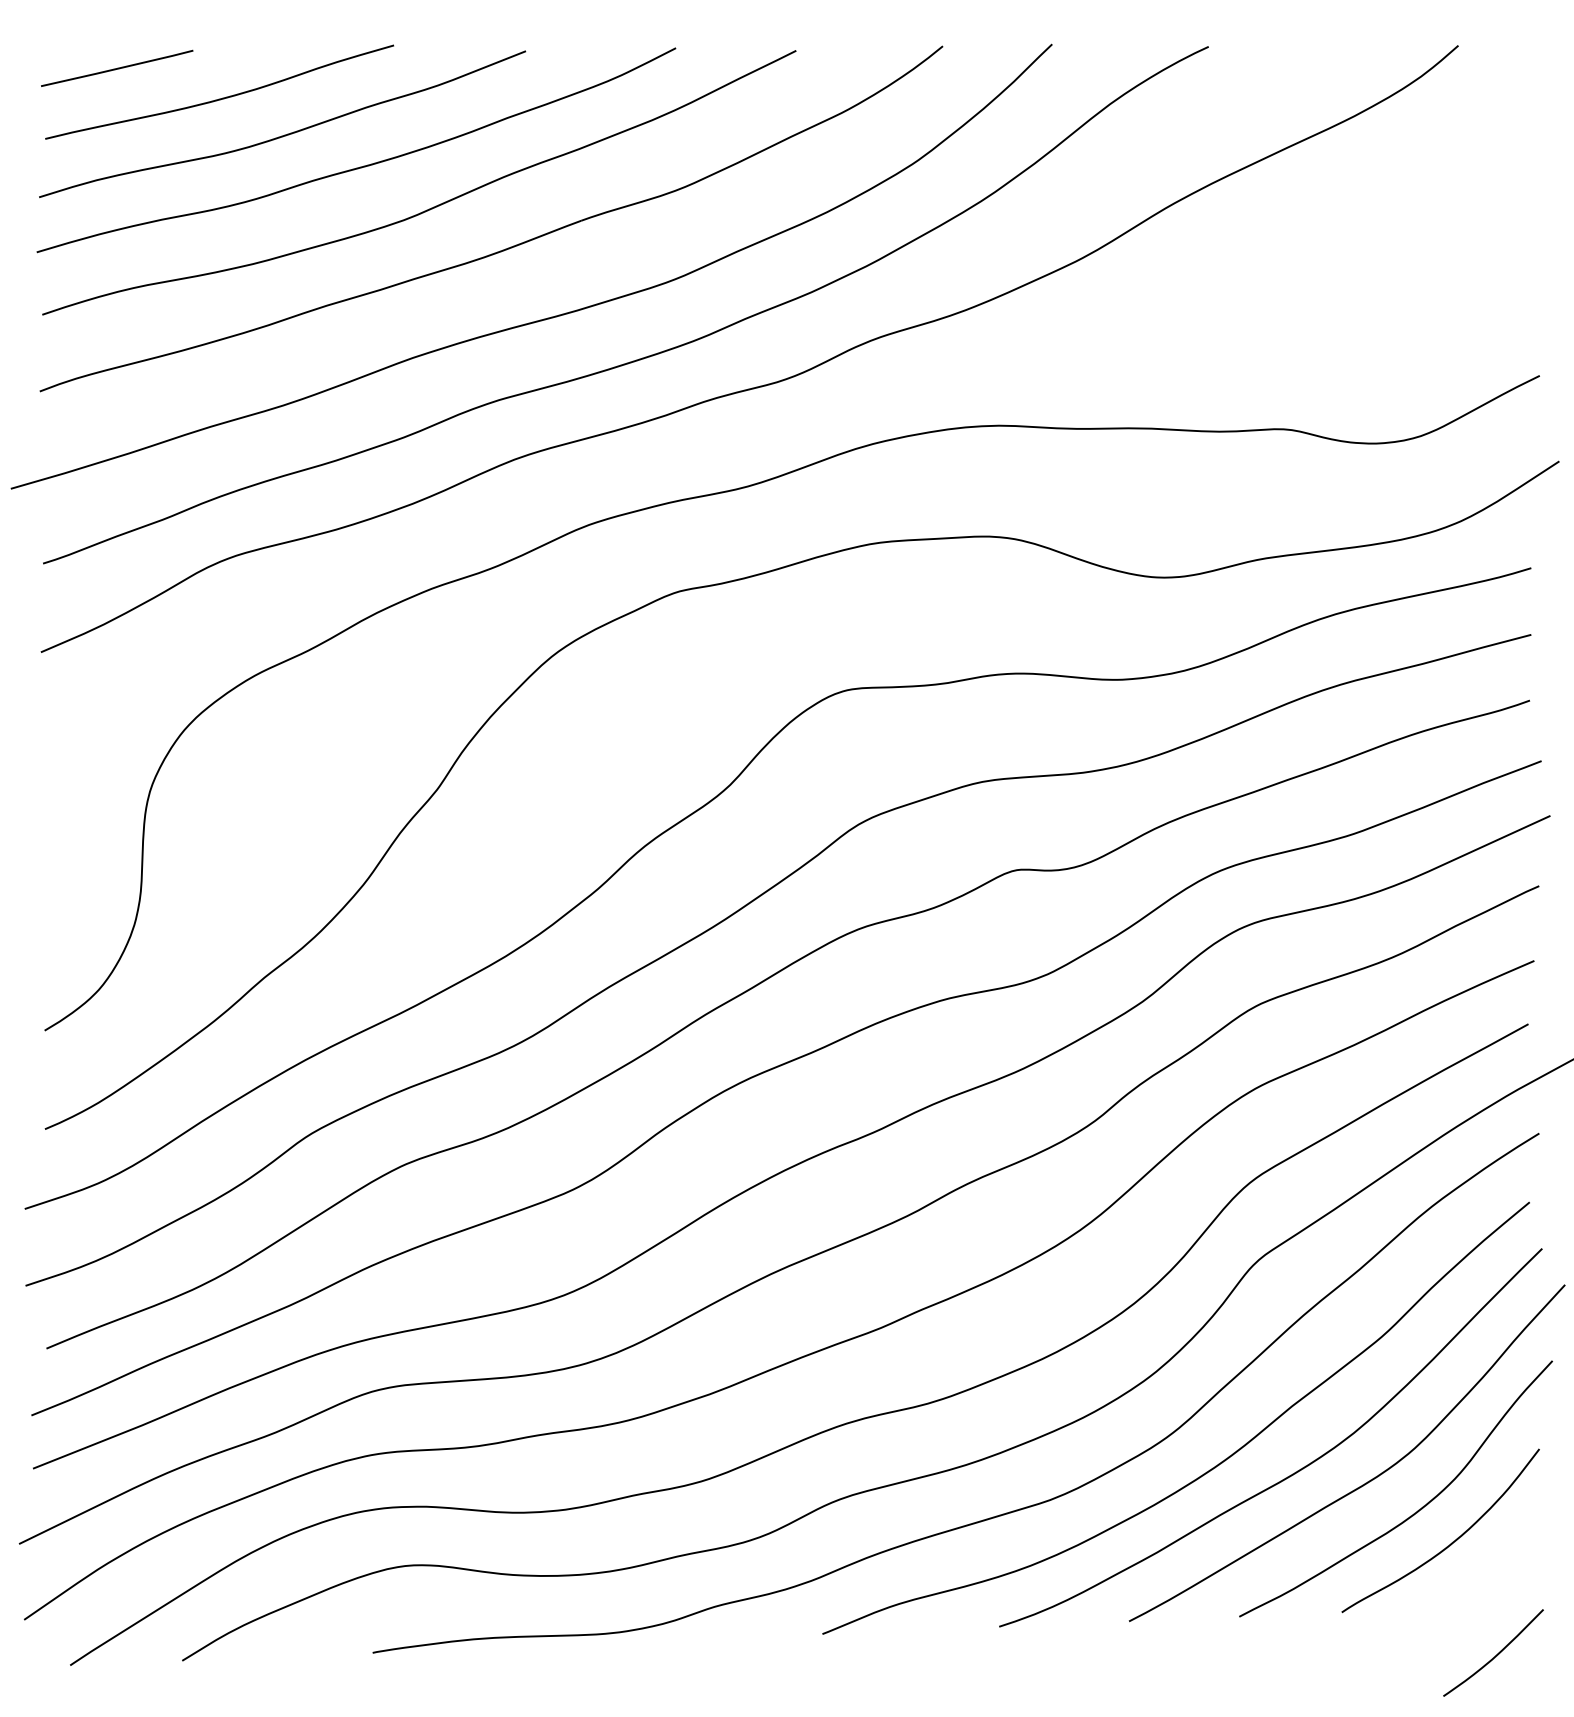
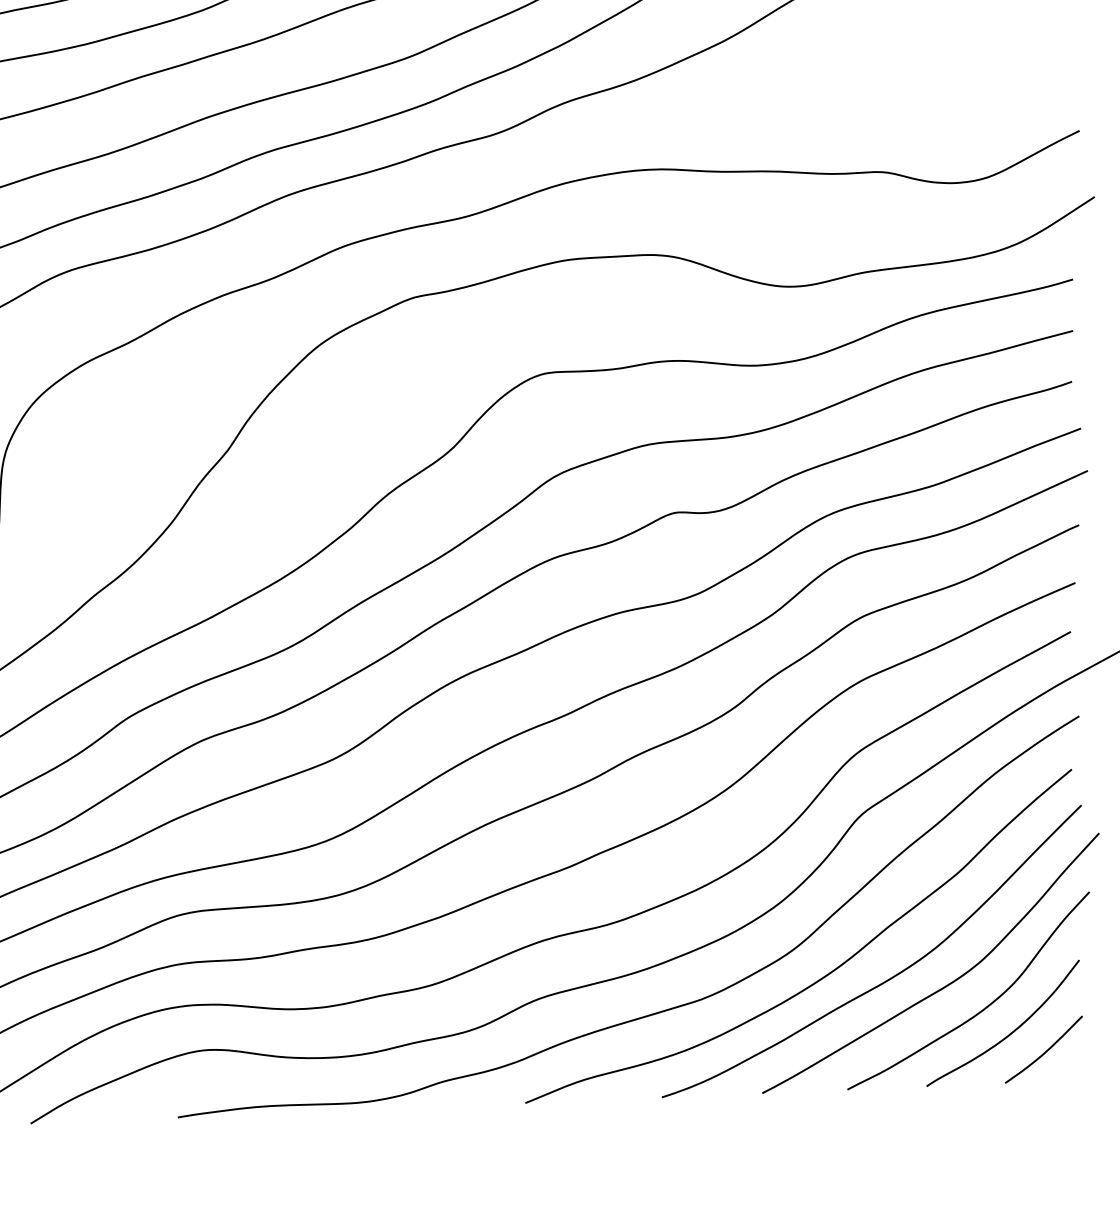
curve: (1496, 1654) -> (1046, 1050), moved

